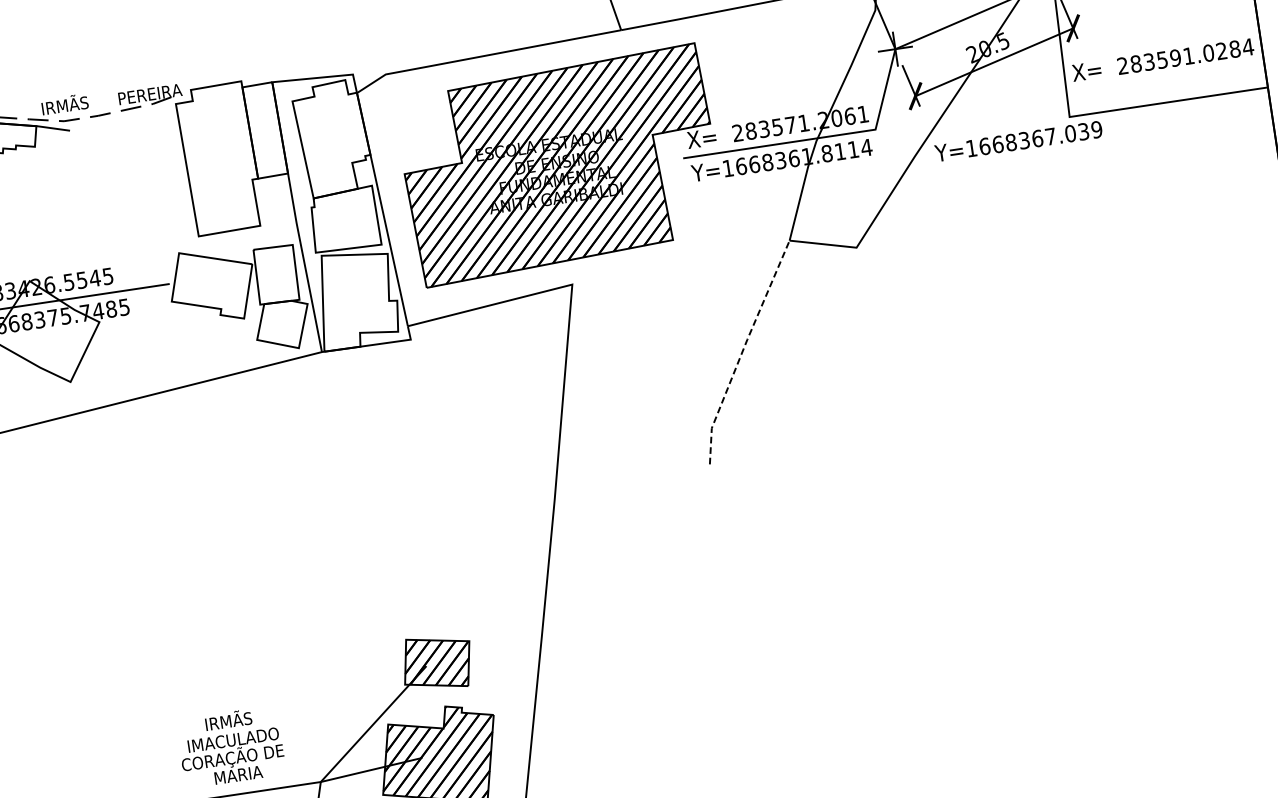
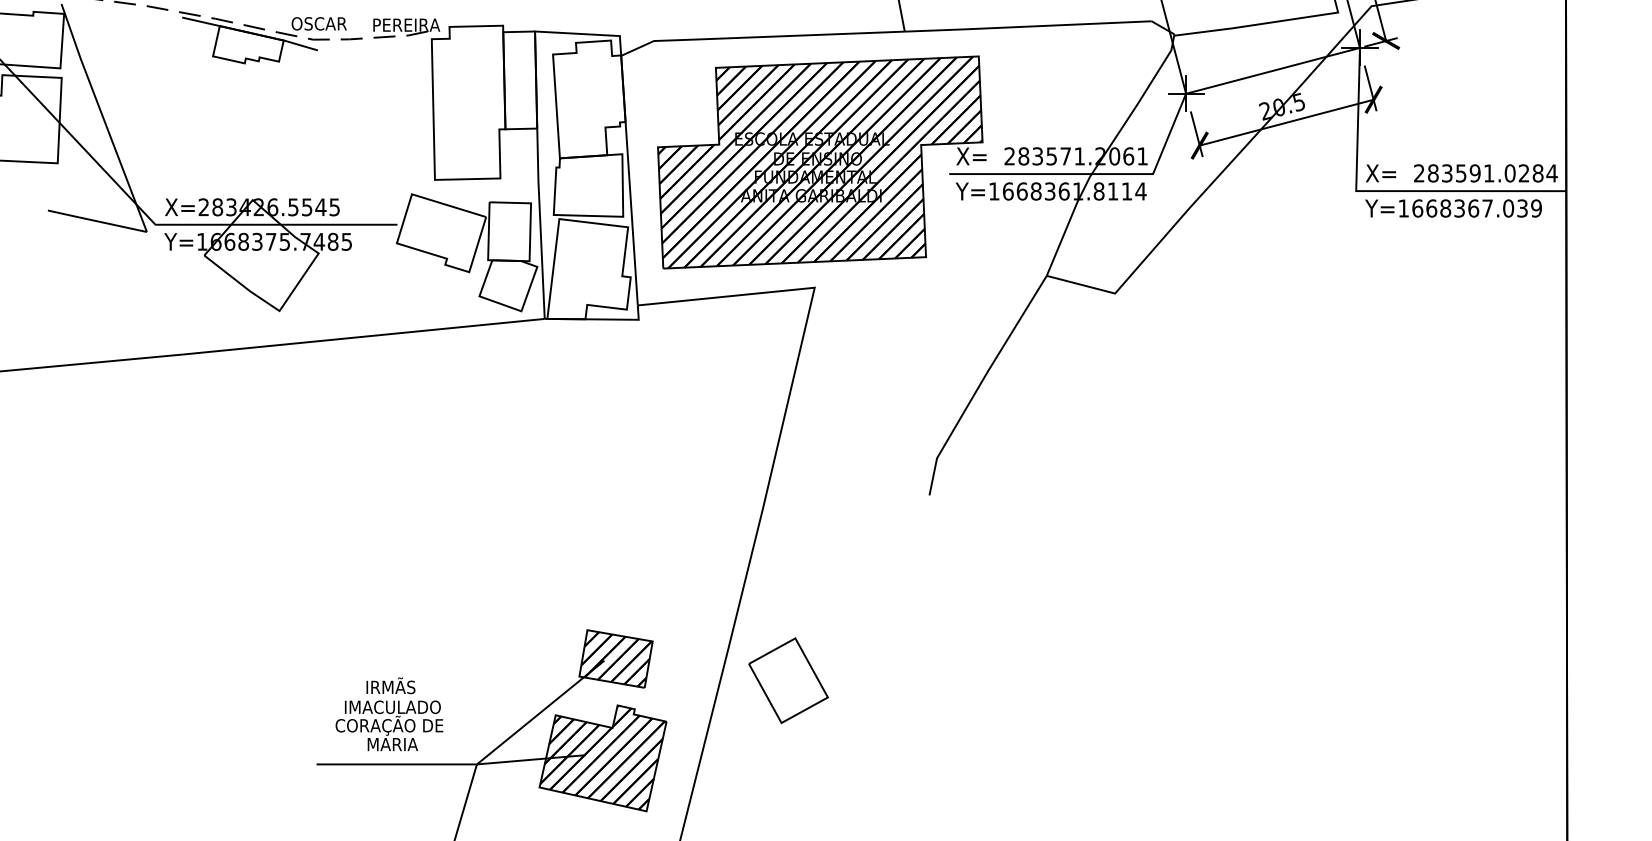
text: (1162, 60) -> (1461, 173), moved
text: (66, 103) -> (318, 21), IRMÃS -> OSCAR
text: (1018, 141) -> (1453, 208), moved
line: (743, 350) -> (981, 382), dashed -> solid
part: (602, 658) -> (788, 680), added

